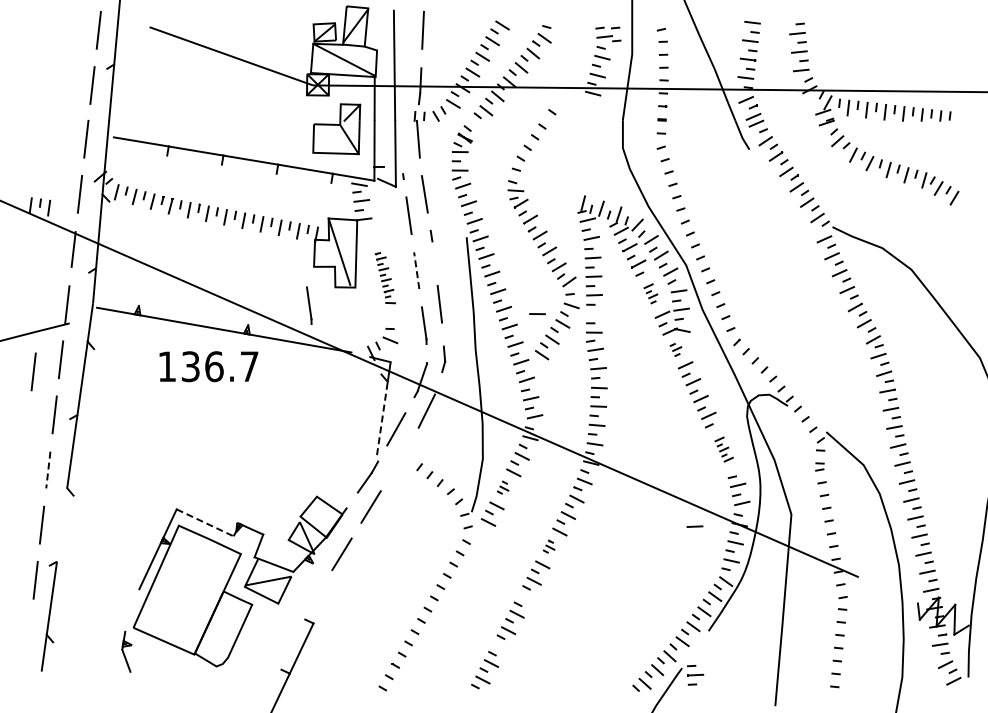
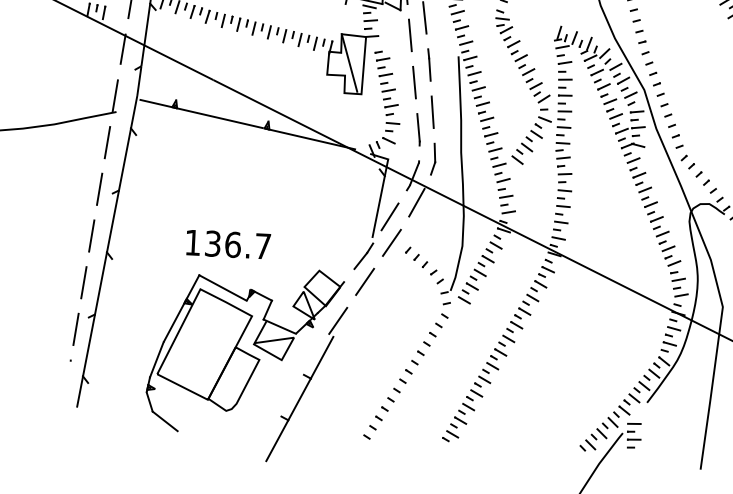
line: (433, 254) -> (429, 69), added
line: (416, 270) -> (414, 82), dashed -> solid
part: (385, 277) -> (387, 87), size x1.67
part: (650, 293) -> (612, 112), size x1.67
line: (309, 305) -> (321, 107), removed
line: (537, 314) -> (564, 127), moved
part: (675, 349) -> (631, 161), size x1.67
part: (443, 359) -> (433, 159), size x1.43
text: (208, 366) -> (228, 244), moved
line: (33, 371) -> (83, 151), removed
line: (382, 417) -> (378, 206), dashed -> solid
part: (723, 449) -> (667, 248), size x1.67
line: (399, 459) -> (391, 242), added
line: (48, 470) -> (91, 236), dashed -> solid
part: (502, 487) -> (477, 271), size x1.67
line: (205, 522) -> (223, 287), dashed -> solid
line: (62, 524) -> (101, 283), added
line: (694, 526) -> (633, 423), moved
part: (548, 546) -> (514, 323), size x1.67
line: (525, 597) -> (492, 365), added
line: (325, 598) -> (322, 357), added
line: (131, 610) -> (156, 359), added
line: (499, 646) -> (468, 406), added
line: (145, 682) -> (165, 421), added

